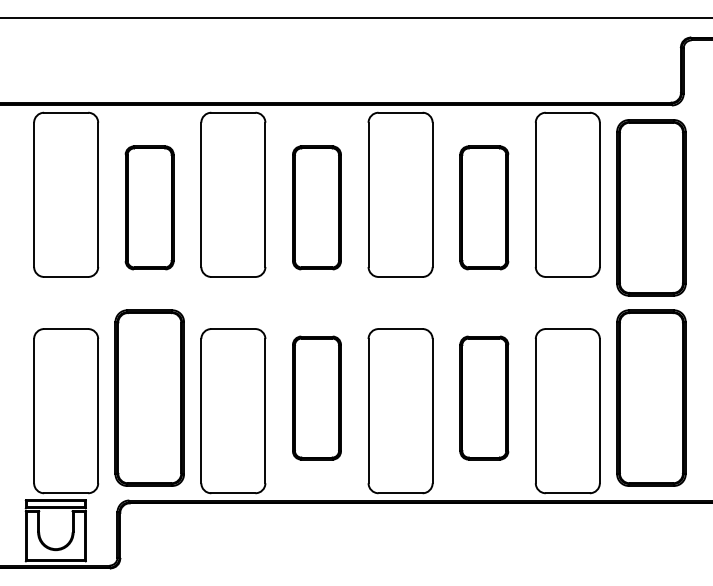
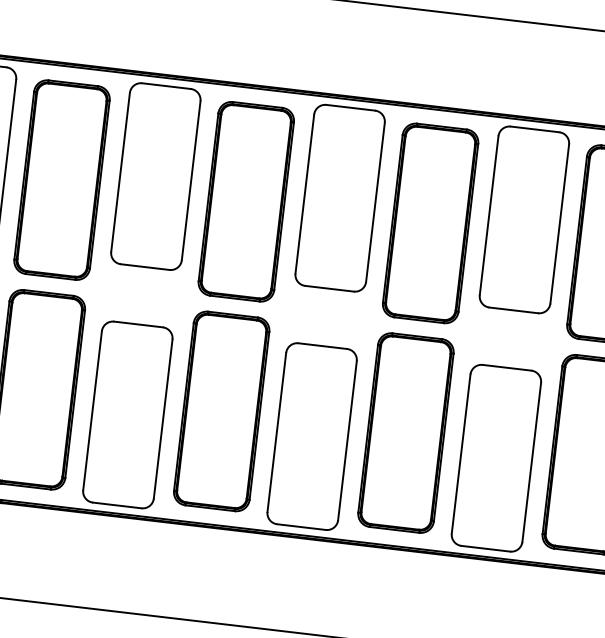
part: (149, 207) -> (61, 179), size x1.43
part: (316, 207) -> (245, 201), size x1.43
part: (484, 207) -> (430, 223), size x1.43
part: (316, 397) -> (221, 410), size x1.43
part: (484, 397) -> (406, 432), size x1.43

